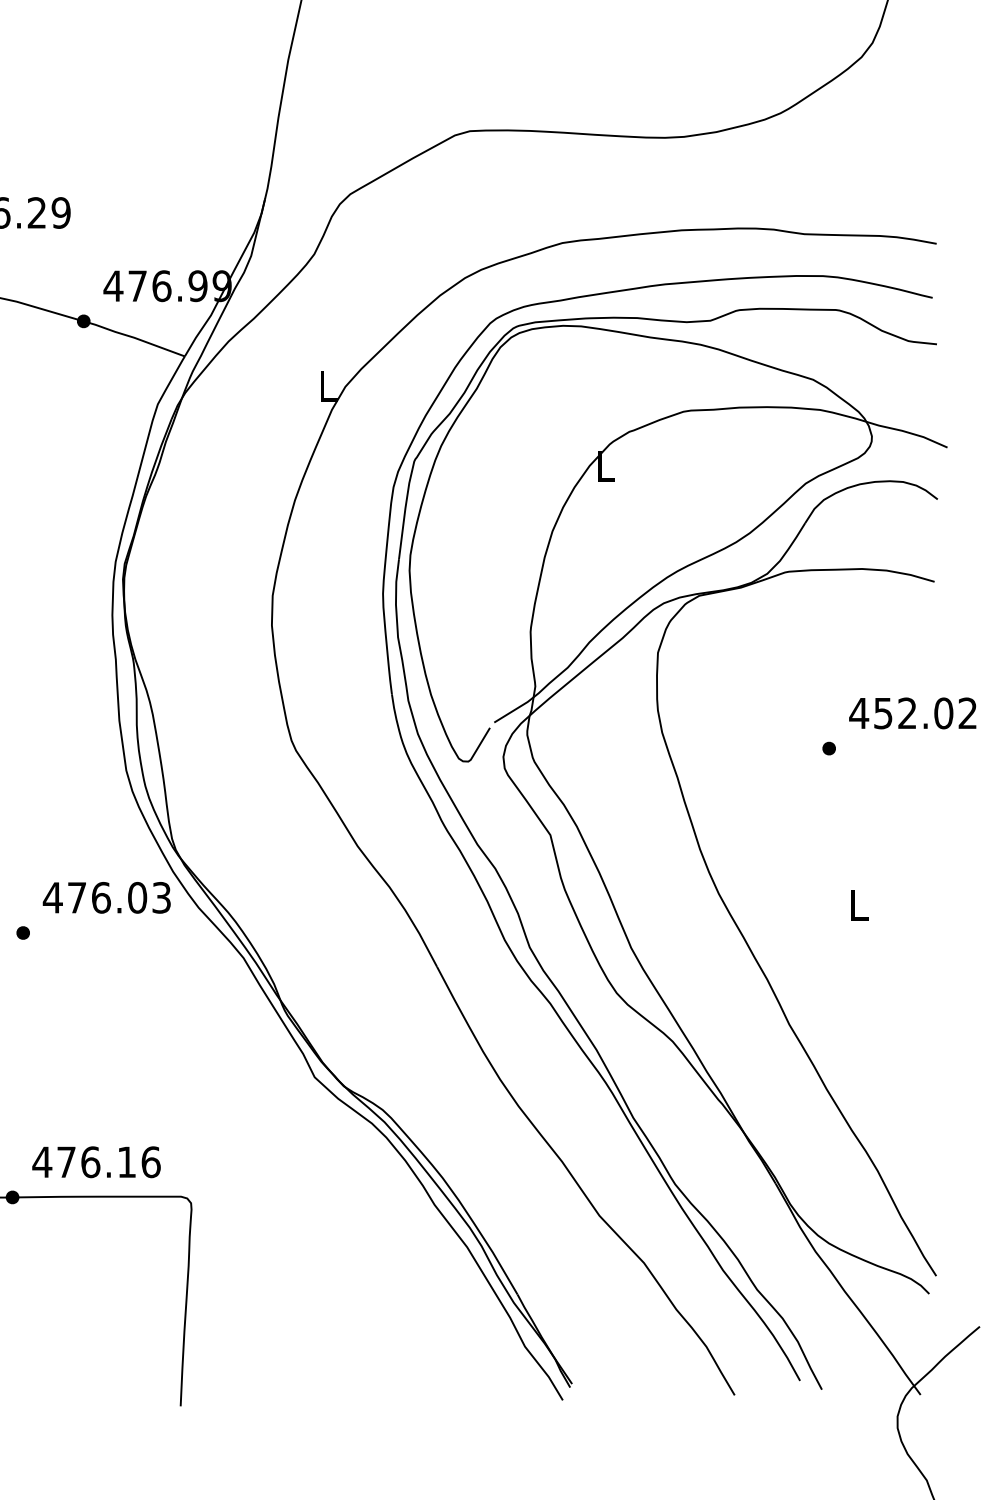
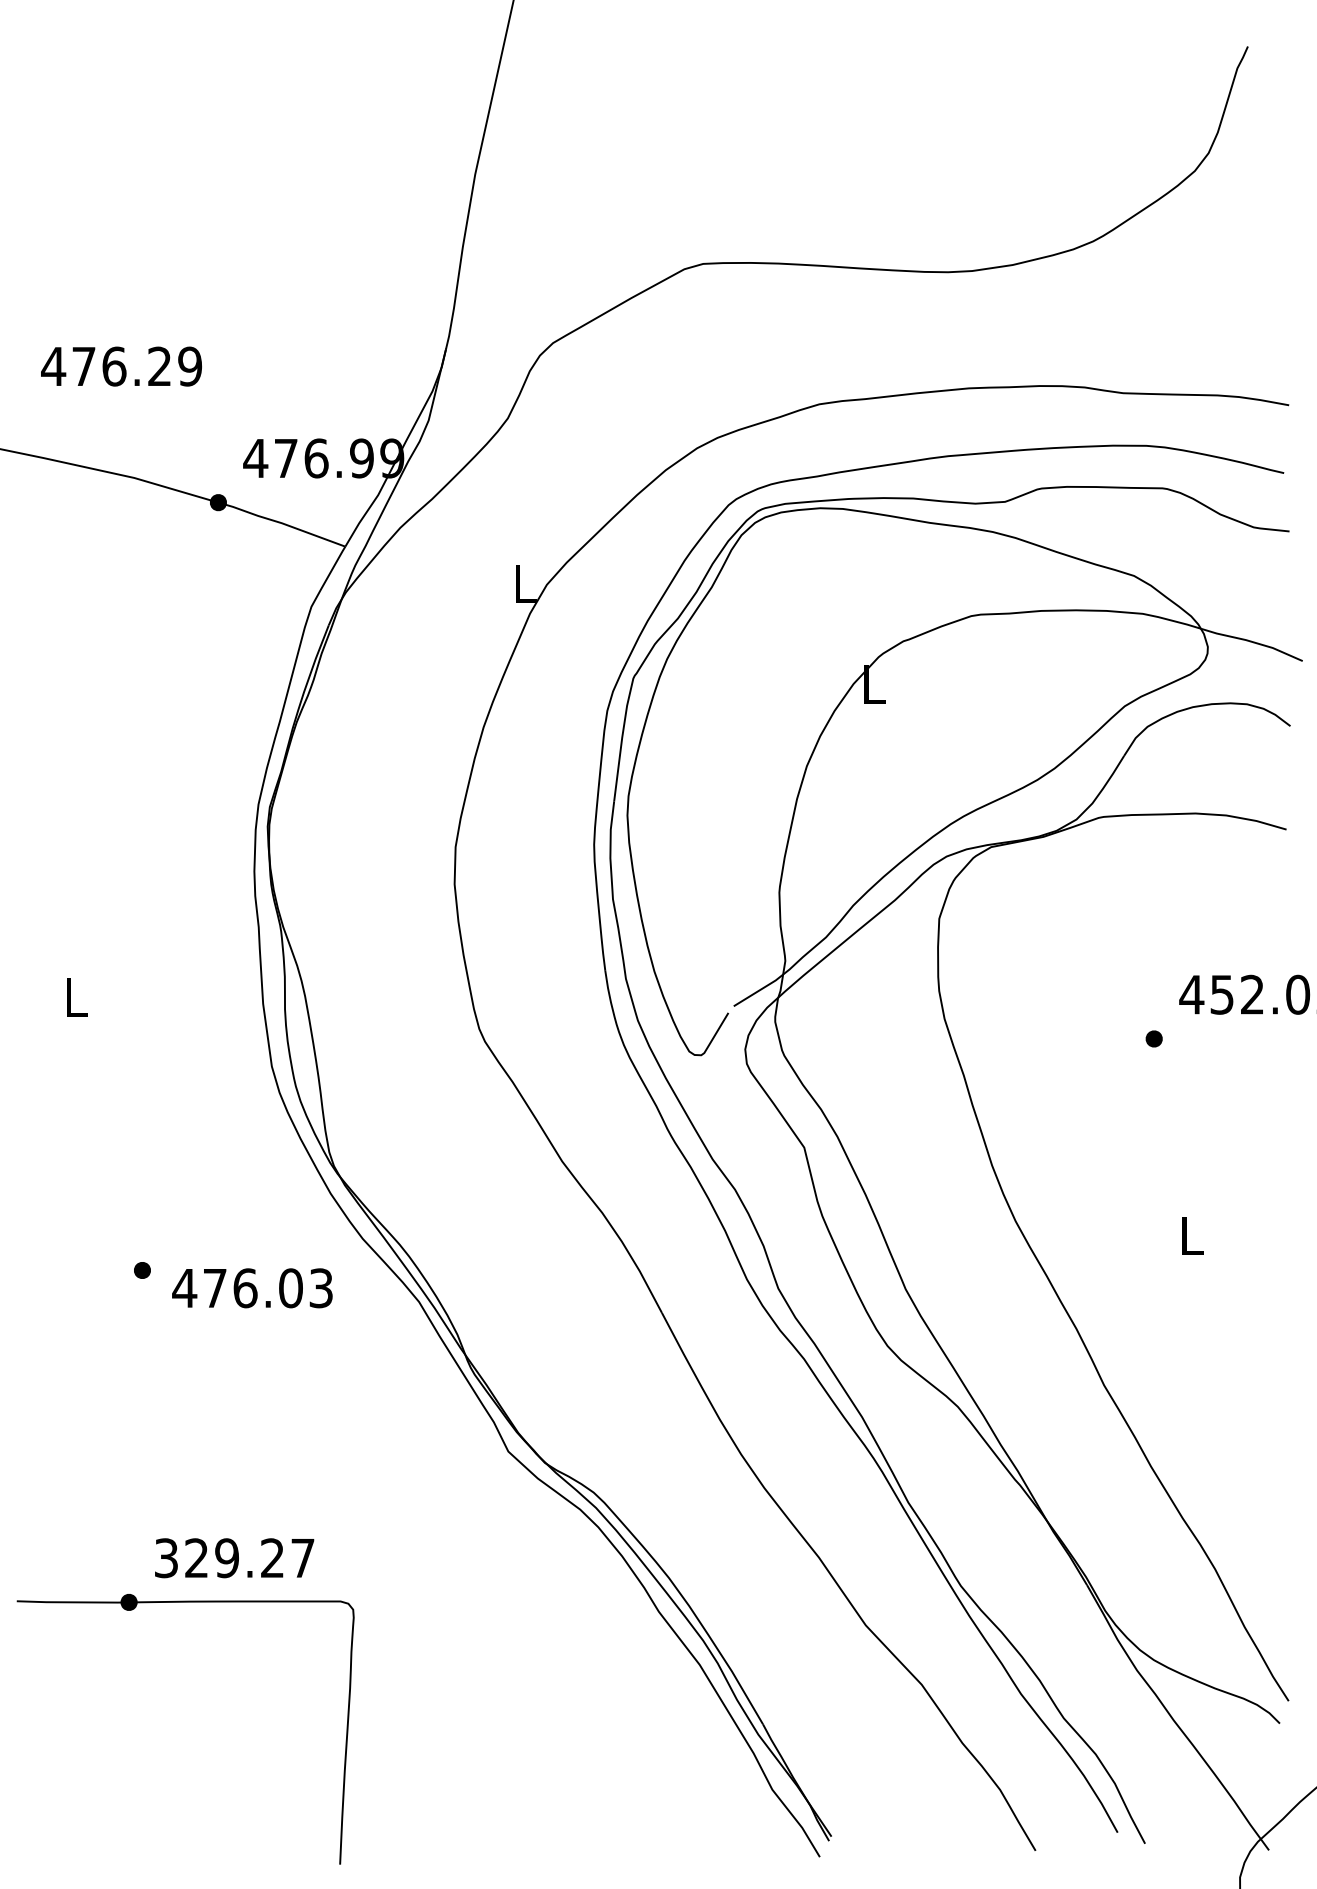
text: (106, 897) -> (252, 1288), moved
text: (96, 1162) -> (234, 1558), 476.16 -> 329.27

